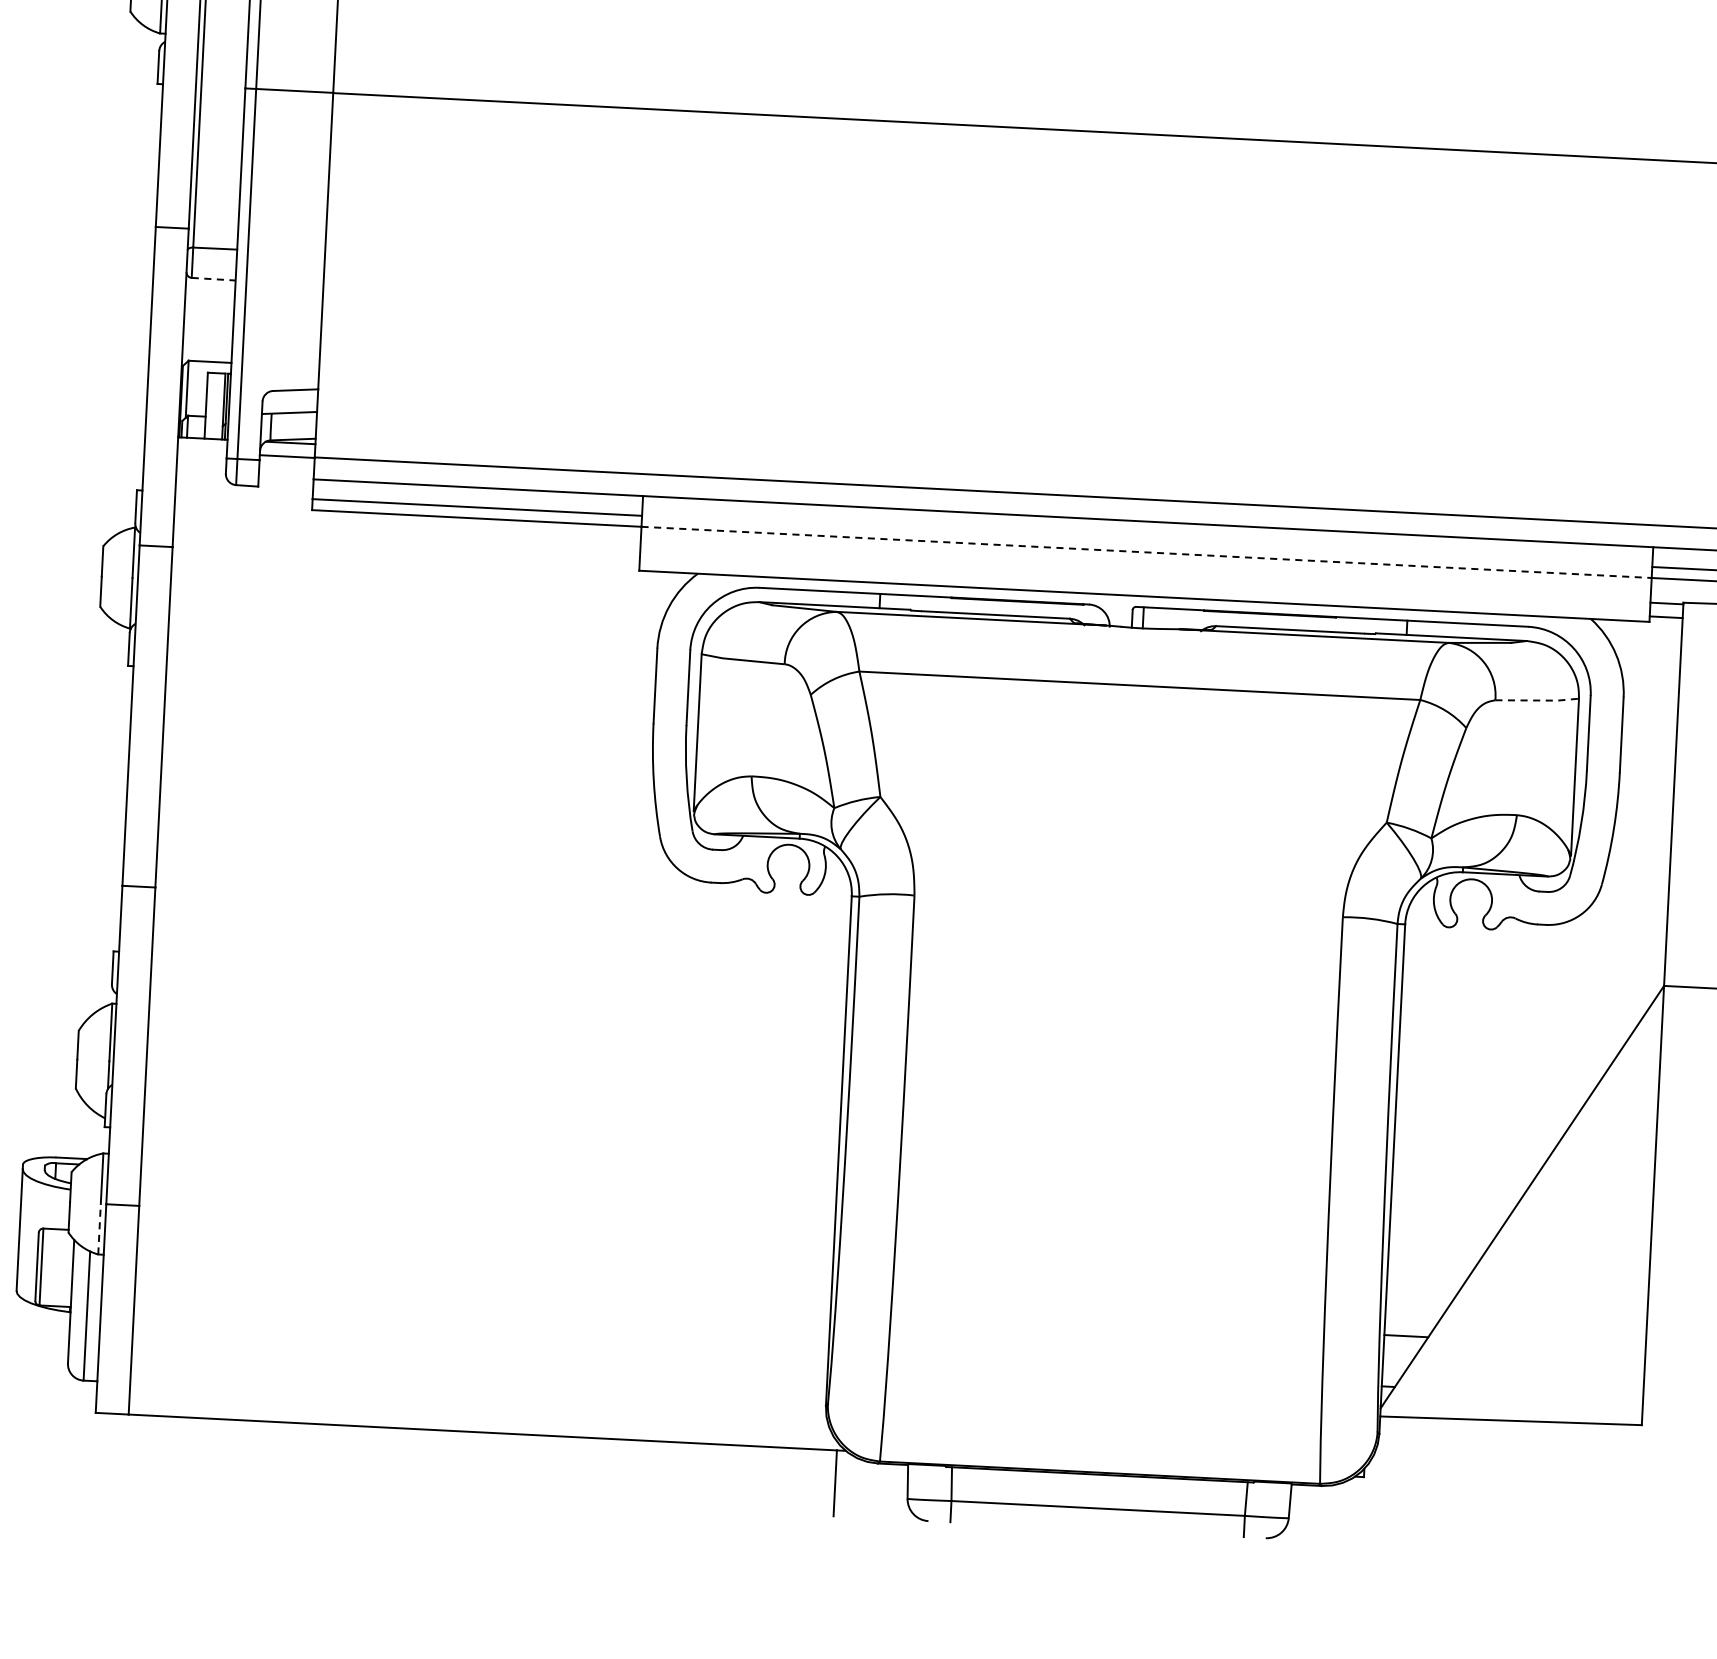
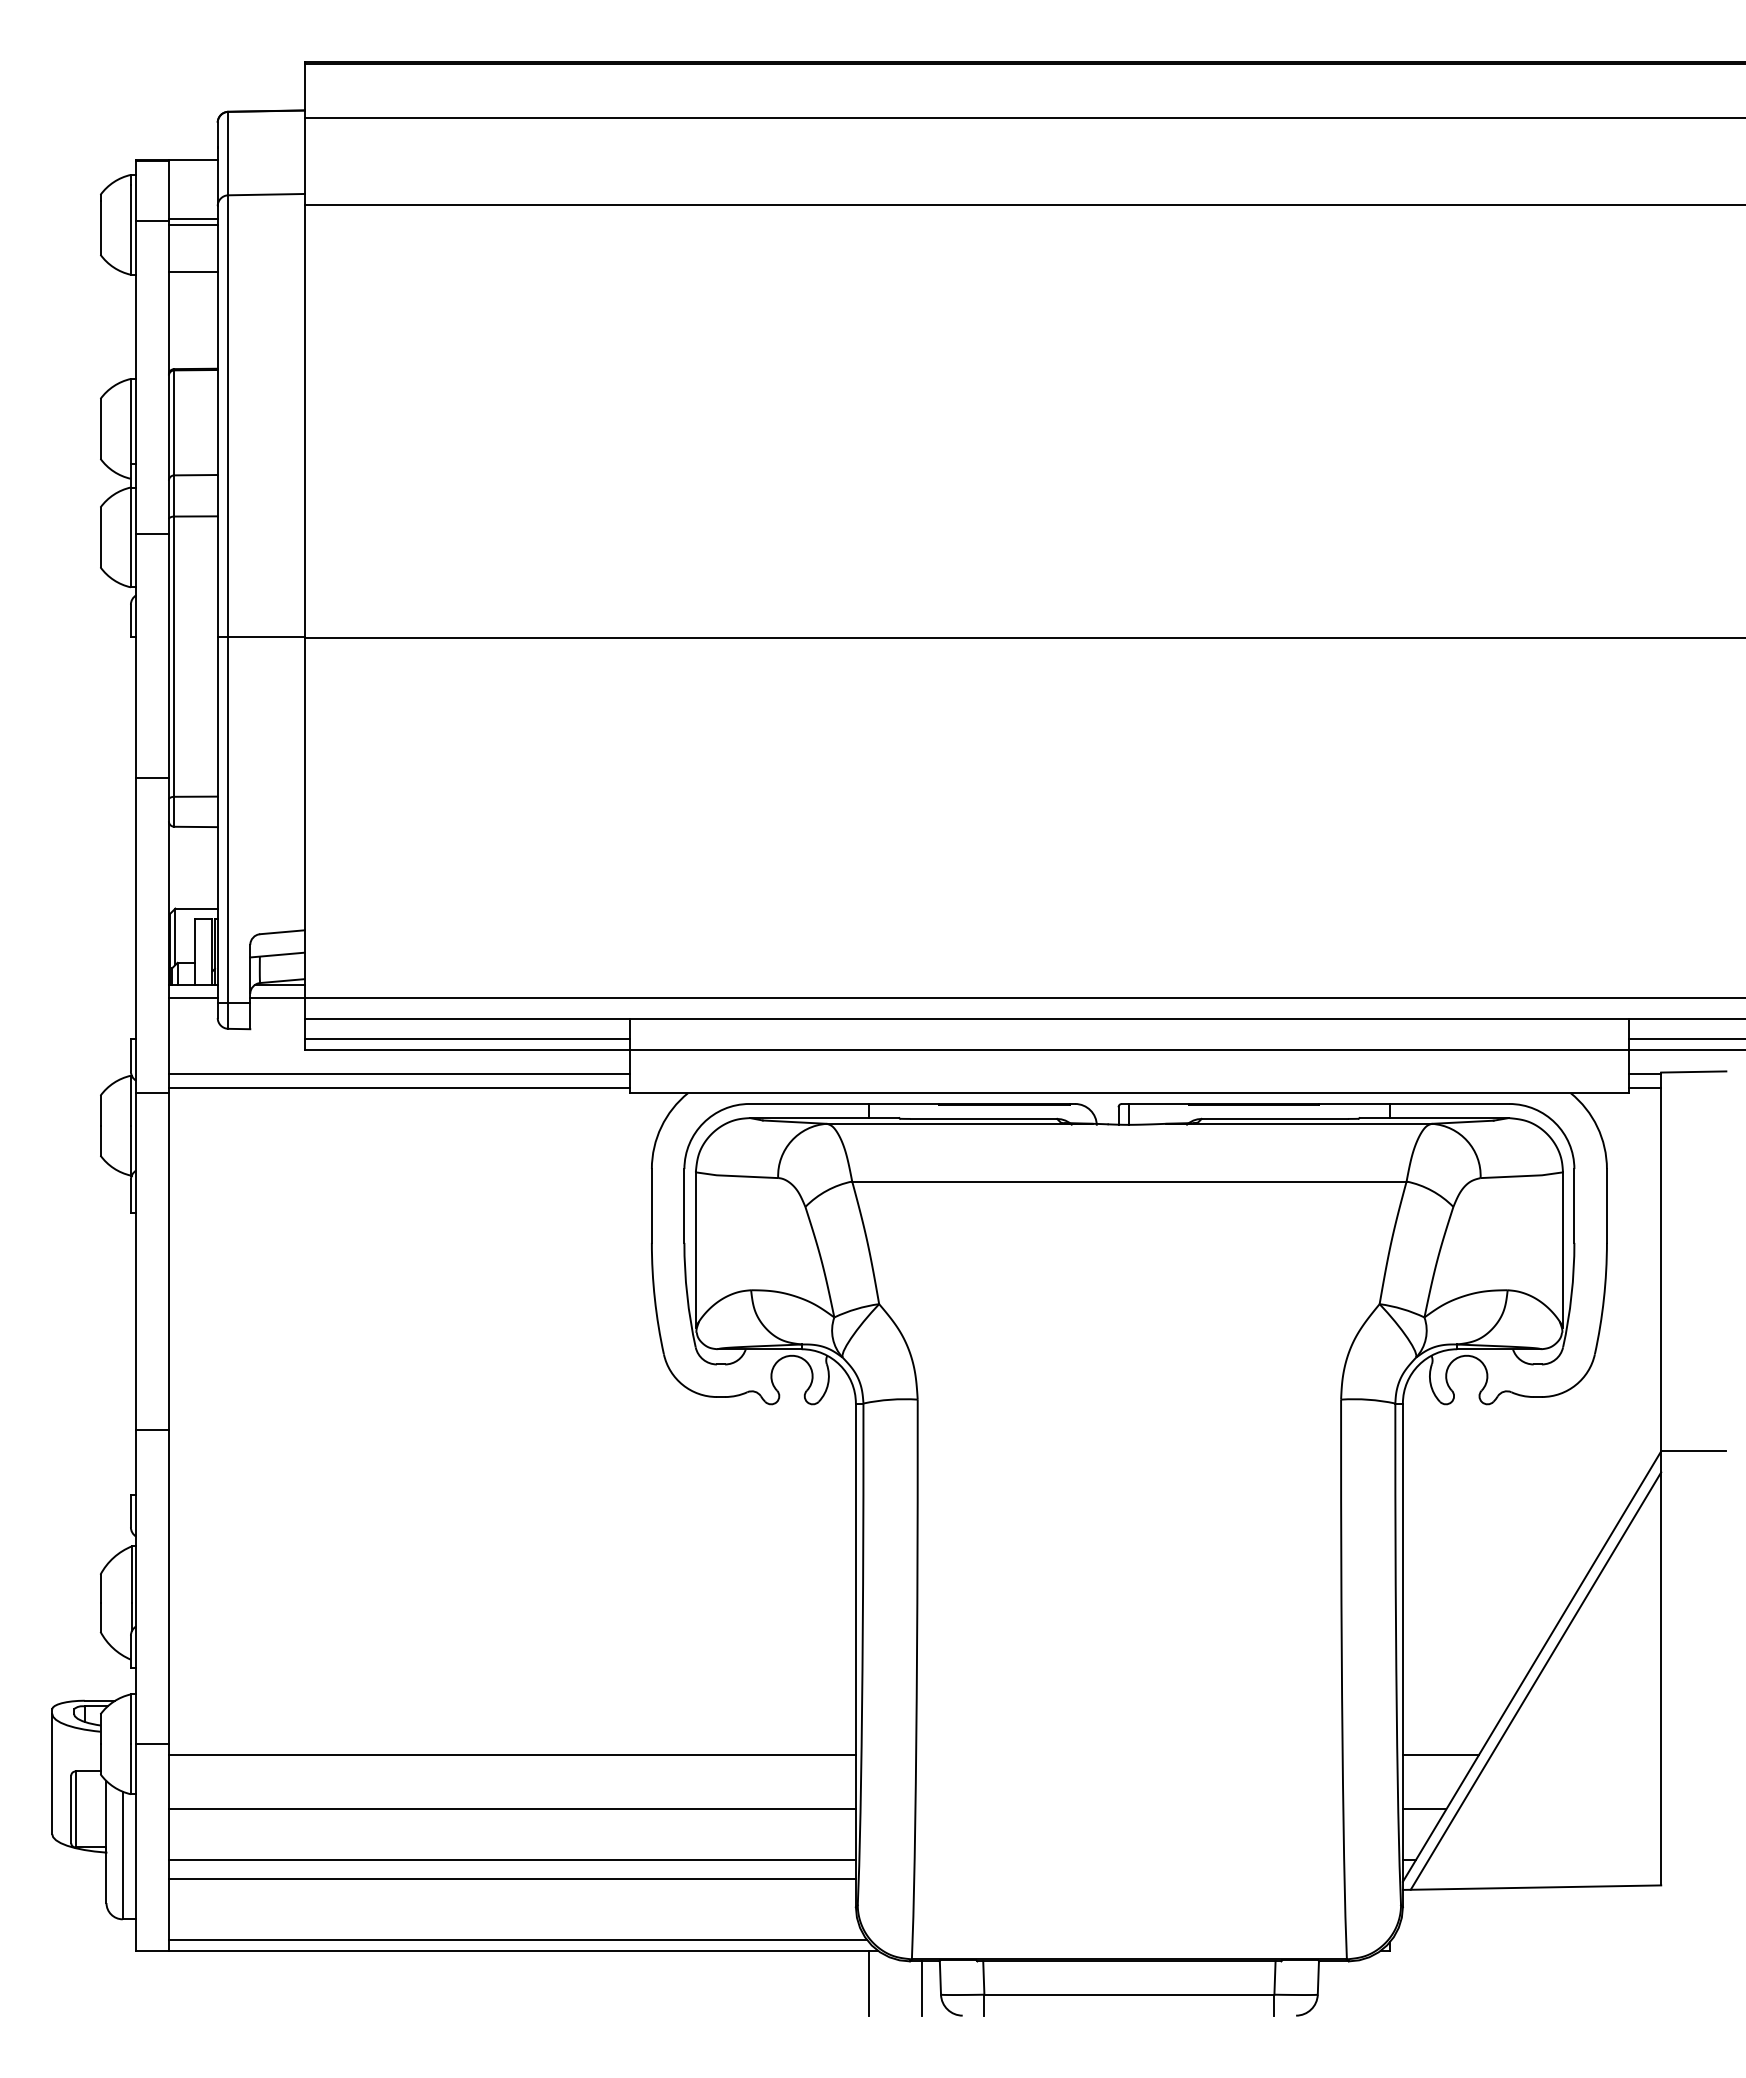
line: (213, 278) -> (195, 826), dashed -> solid
line: (201, 452) -> (192, 998), added
line: (406, 540) -> (399, 1074), added
line: (1146, 552) -> (1129, 1049), dashed -> solid
line: (406, 553) -> (399, 1087), added
line: (1538, 700) -> (1523, 1176), dashed -> solid
line: (1525, 1211) -> (1535, 1680), added
line: (99, 1229) -> (130, 1769), dashed -> solid
line: (485, 1234) -> (511, 1755), added
line: (1425, 1282) -> (1440, 1755), added
line: (482, 1289) -> (511, 1809), added
line: (479, 1341) -> (511, 1860), added
line: (478, 1360) -> (511, 1879), added
line: (481, 1421) -> (517, 1939), added
line: (889, 1491) -> (922, 1988), added

